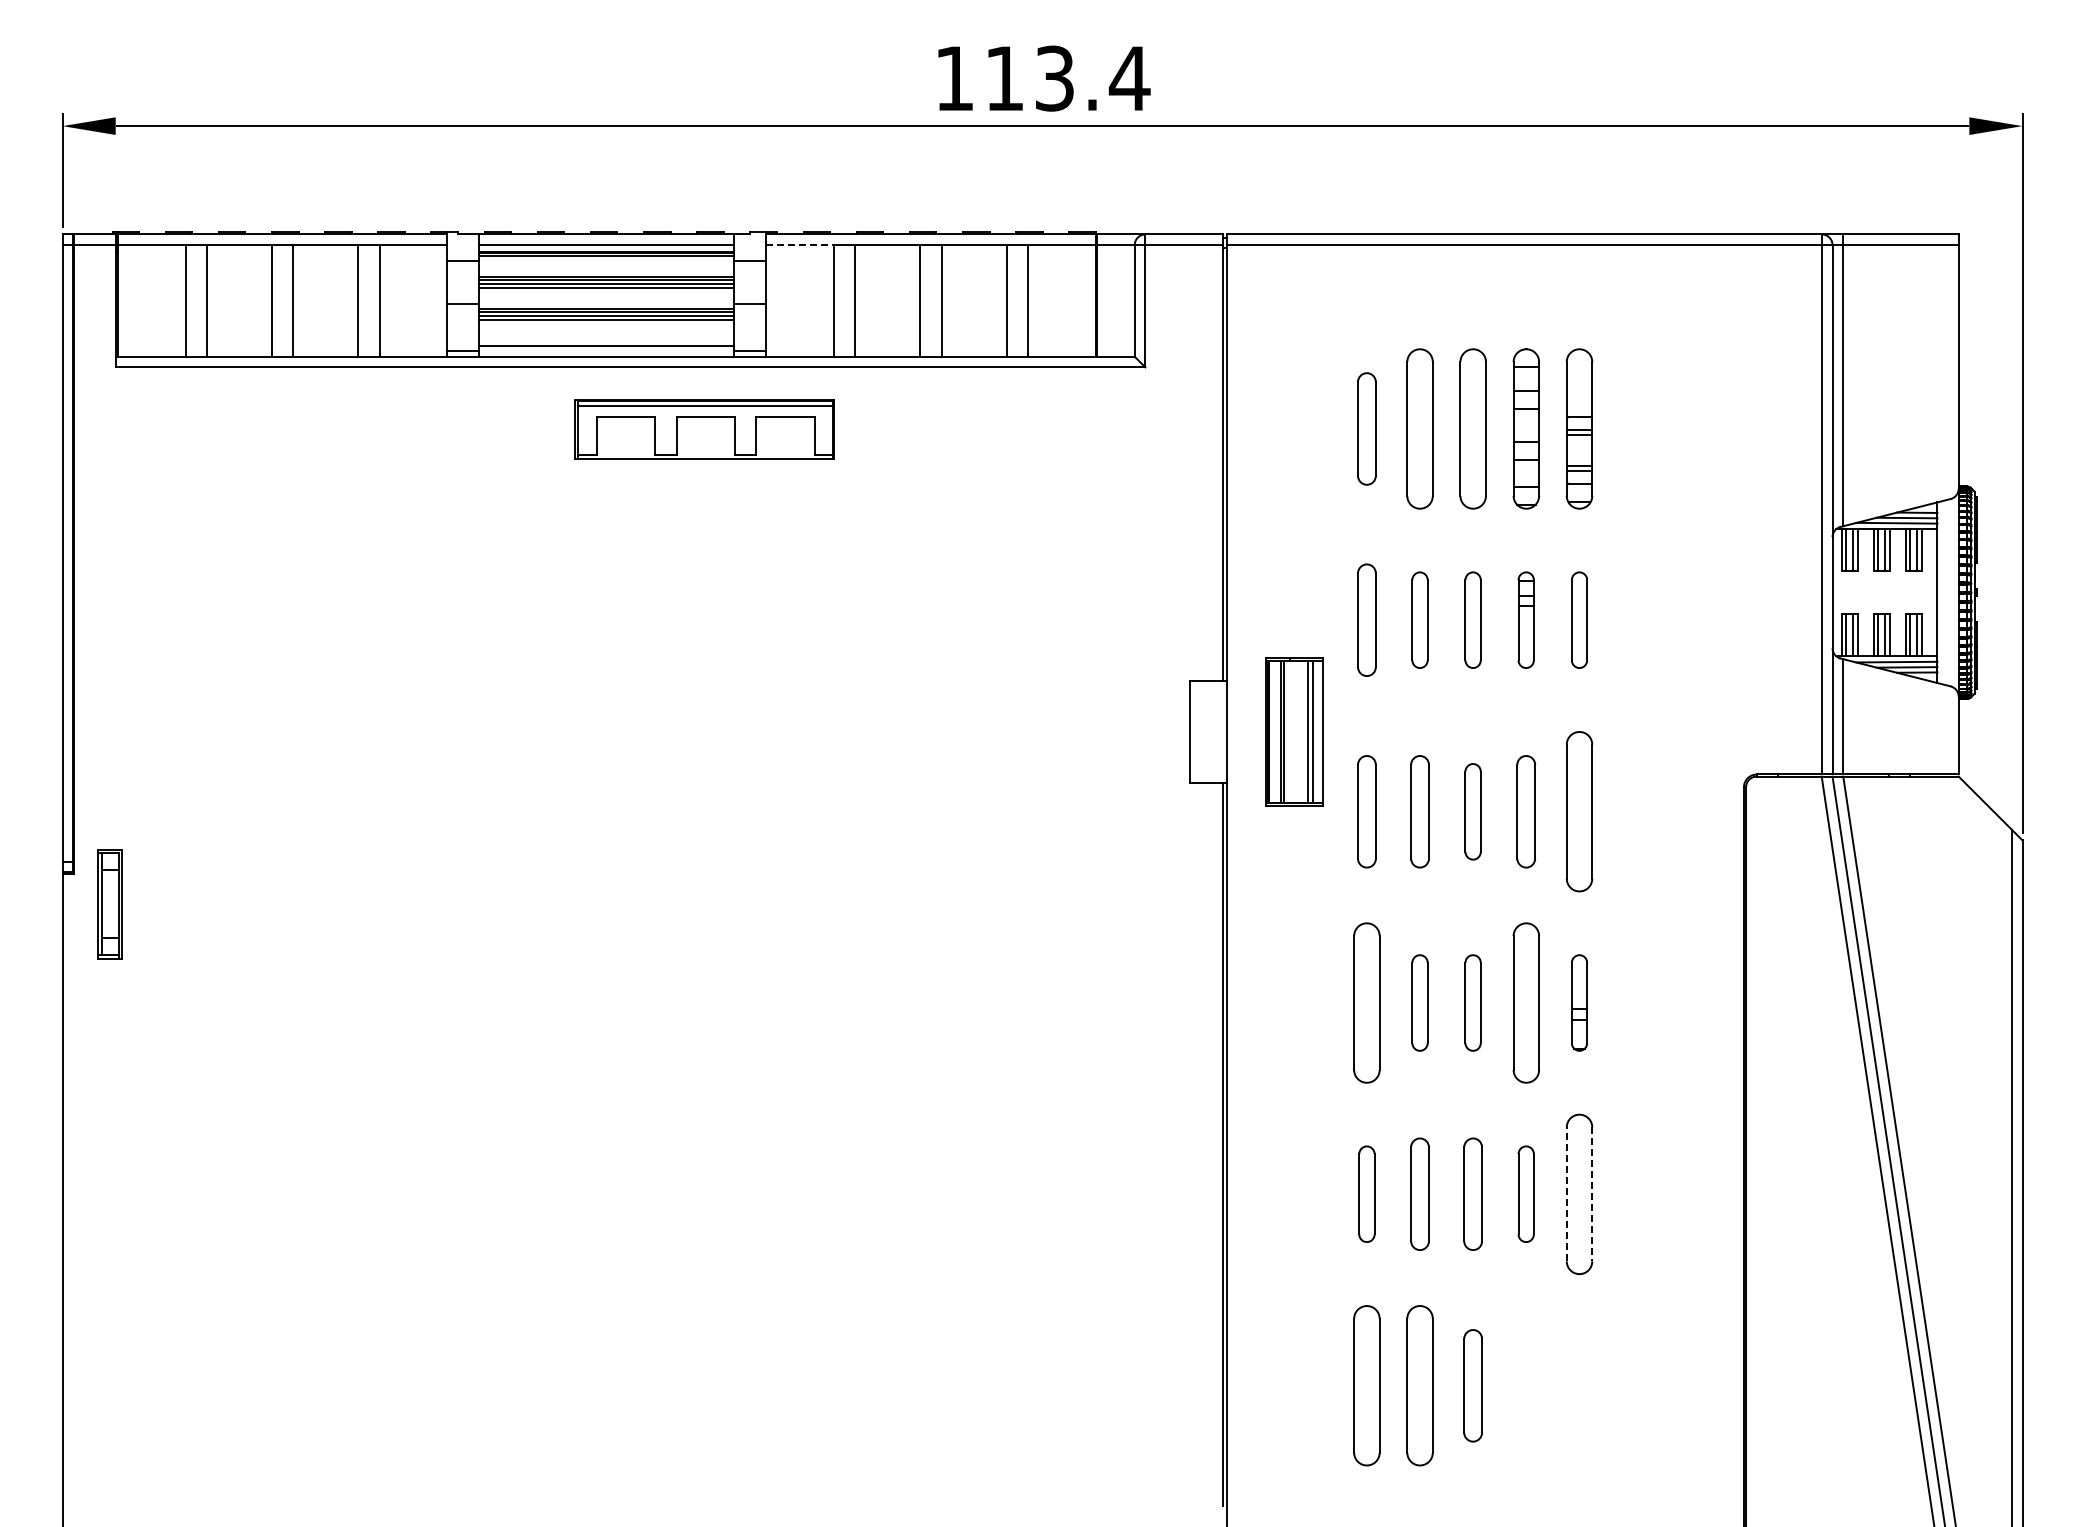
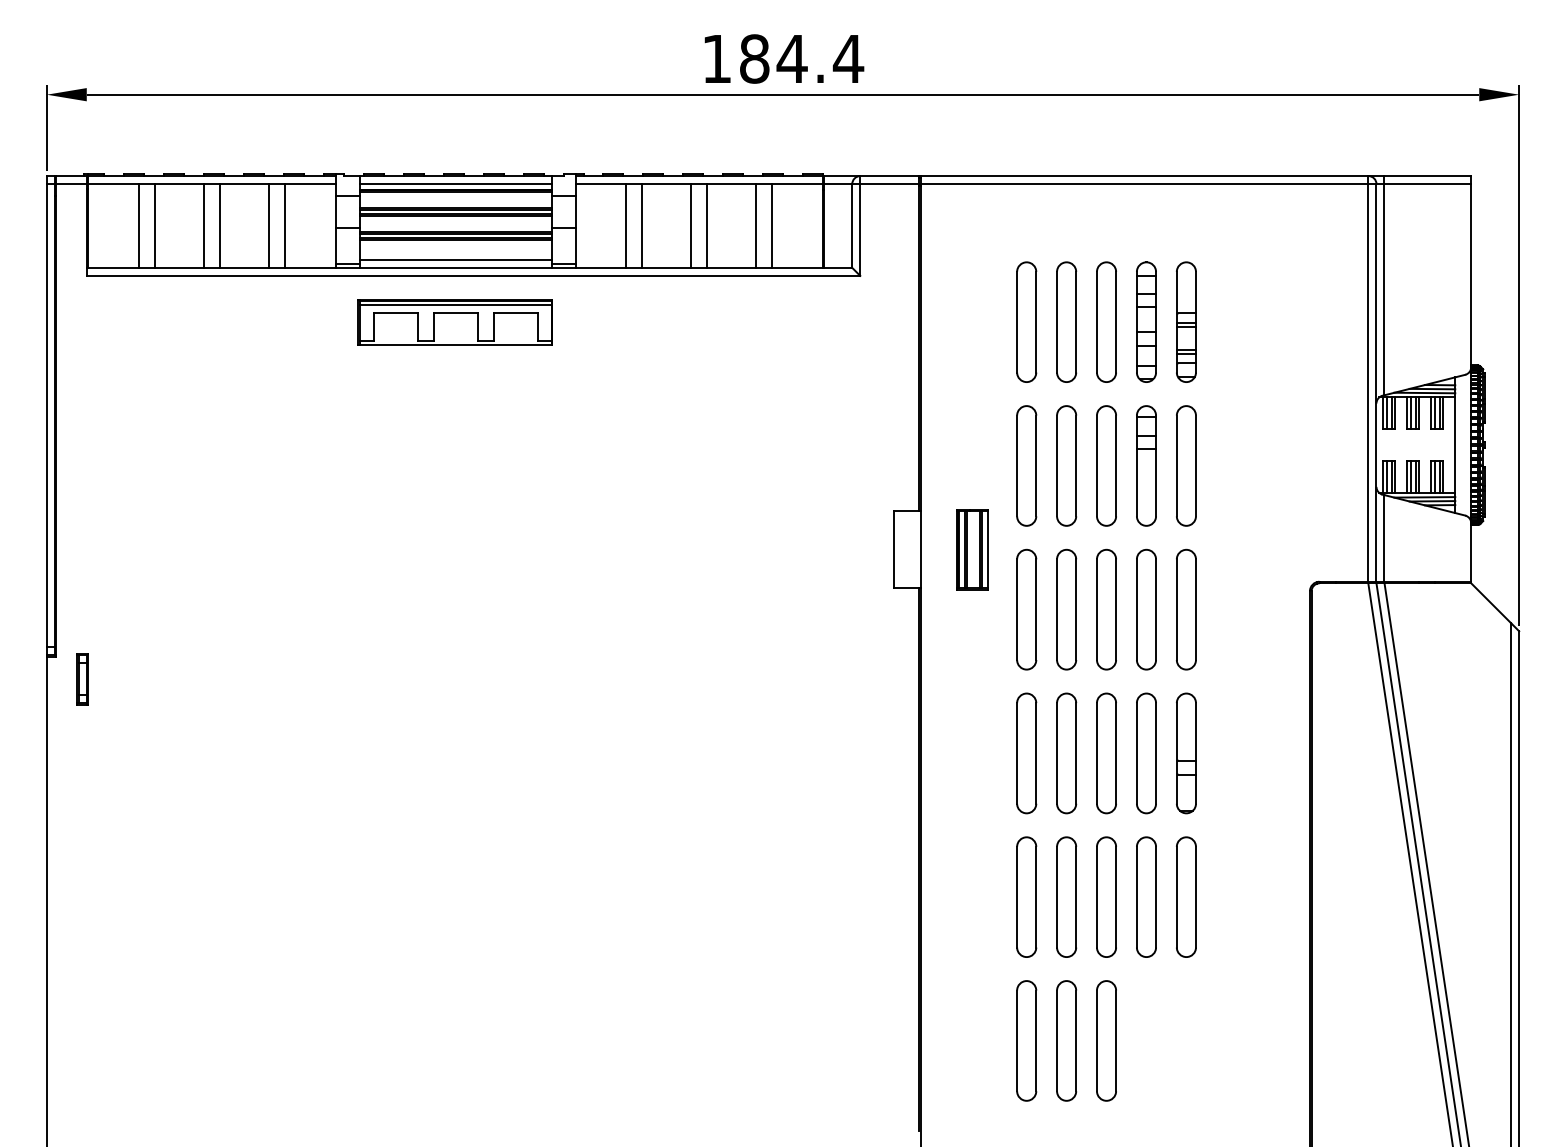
text: (1030, 78) -> (773, 58), 113.4 -> 184.4
line: (800, 245) -> (601, 184), dashed -> solid
part: (1366, 428) -> (1026, 321), size x1.43
part: (704, 429) -> (454, 322), moved
part: (1366, 619) -> (1026, 465), size x1.43
part: (1419, 619) -> (1066, 465), size x1.67
part: (1472, 619) -> (1106, 465), size x1.67
part: (1525, 619) -> (1145, 465), size x1.67
part: (1579, 619) -> (1186, 465), size x1.67
part: (1294, 731) -> (972, 549), size x0.71
part: (1366, 811) -> (1026, 609), size x1.43
part: (1419, 811) -> (1066, 609), size x1.43
part: (1472, 811) -> (1106, 609), size x1.67
part: (1525, 811) -> (1145, 609), size x1.43
part: (110, 903) -> (82, 678), size x0.62
part: (1419, 1002) -> (1066, 753), size x1.67
part: (1472, 1002) -> (1106, 753), size x1.67
part: (1579, 1002) -> (1186, 753), size x1.67
part: (1366, 1193) -> (1026, 896), size x1.67
part: (1419, 1193) -> (1066, 896), size x1.43
part: (1472, 1193) -> (1106, 896), size x1.43
part: (1525, 1193) -> (1145, 896), size x1.67
line: (1566, 1194) -> (1176, 897), dashed -> solid
line: (1592, 1194) -> (1196, 897), dashed -> solid
part: (1472, 1385) -> (1106, 1040), size x1.43

